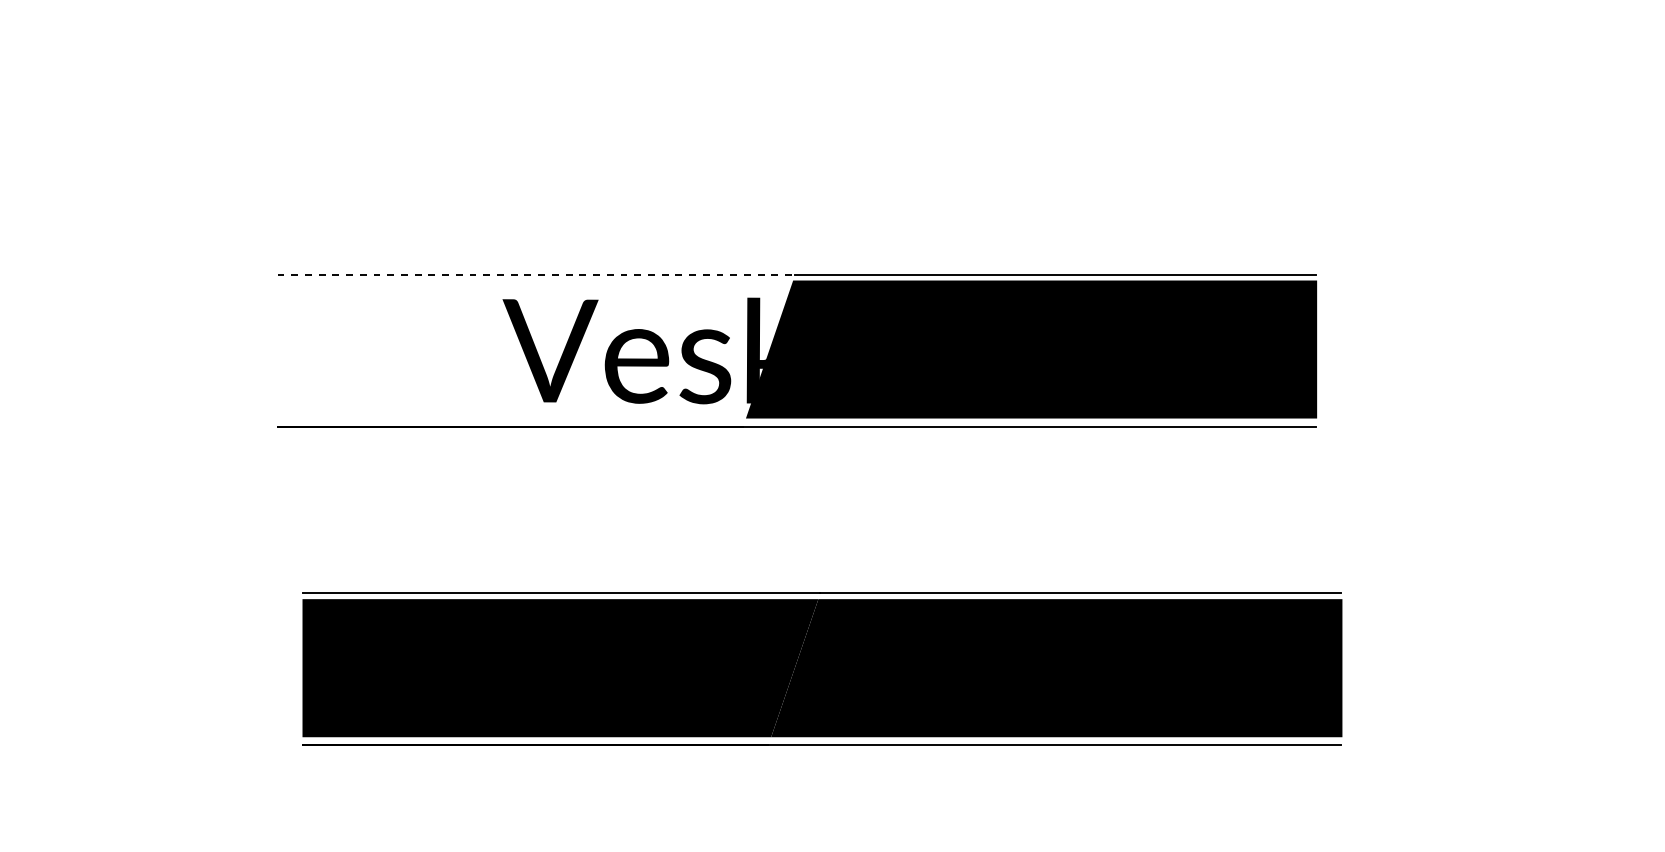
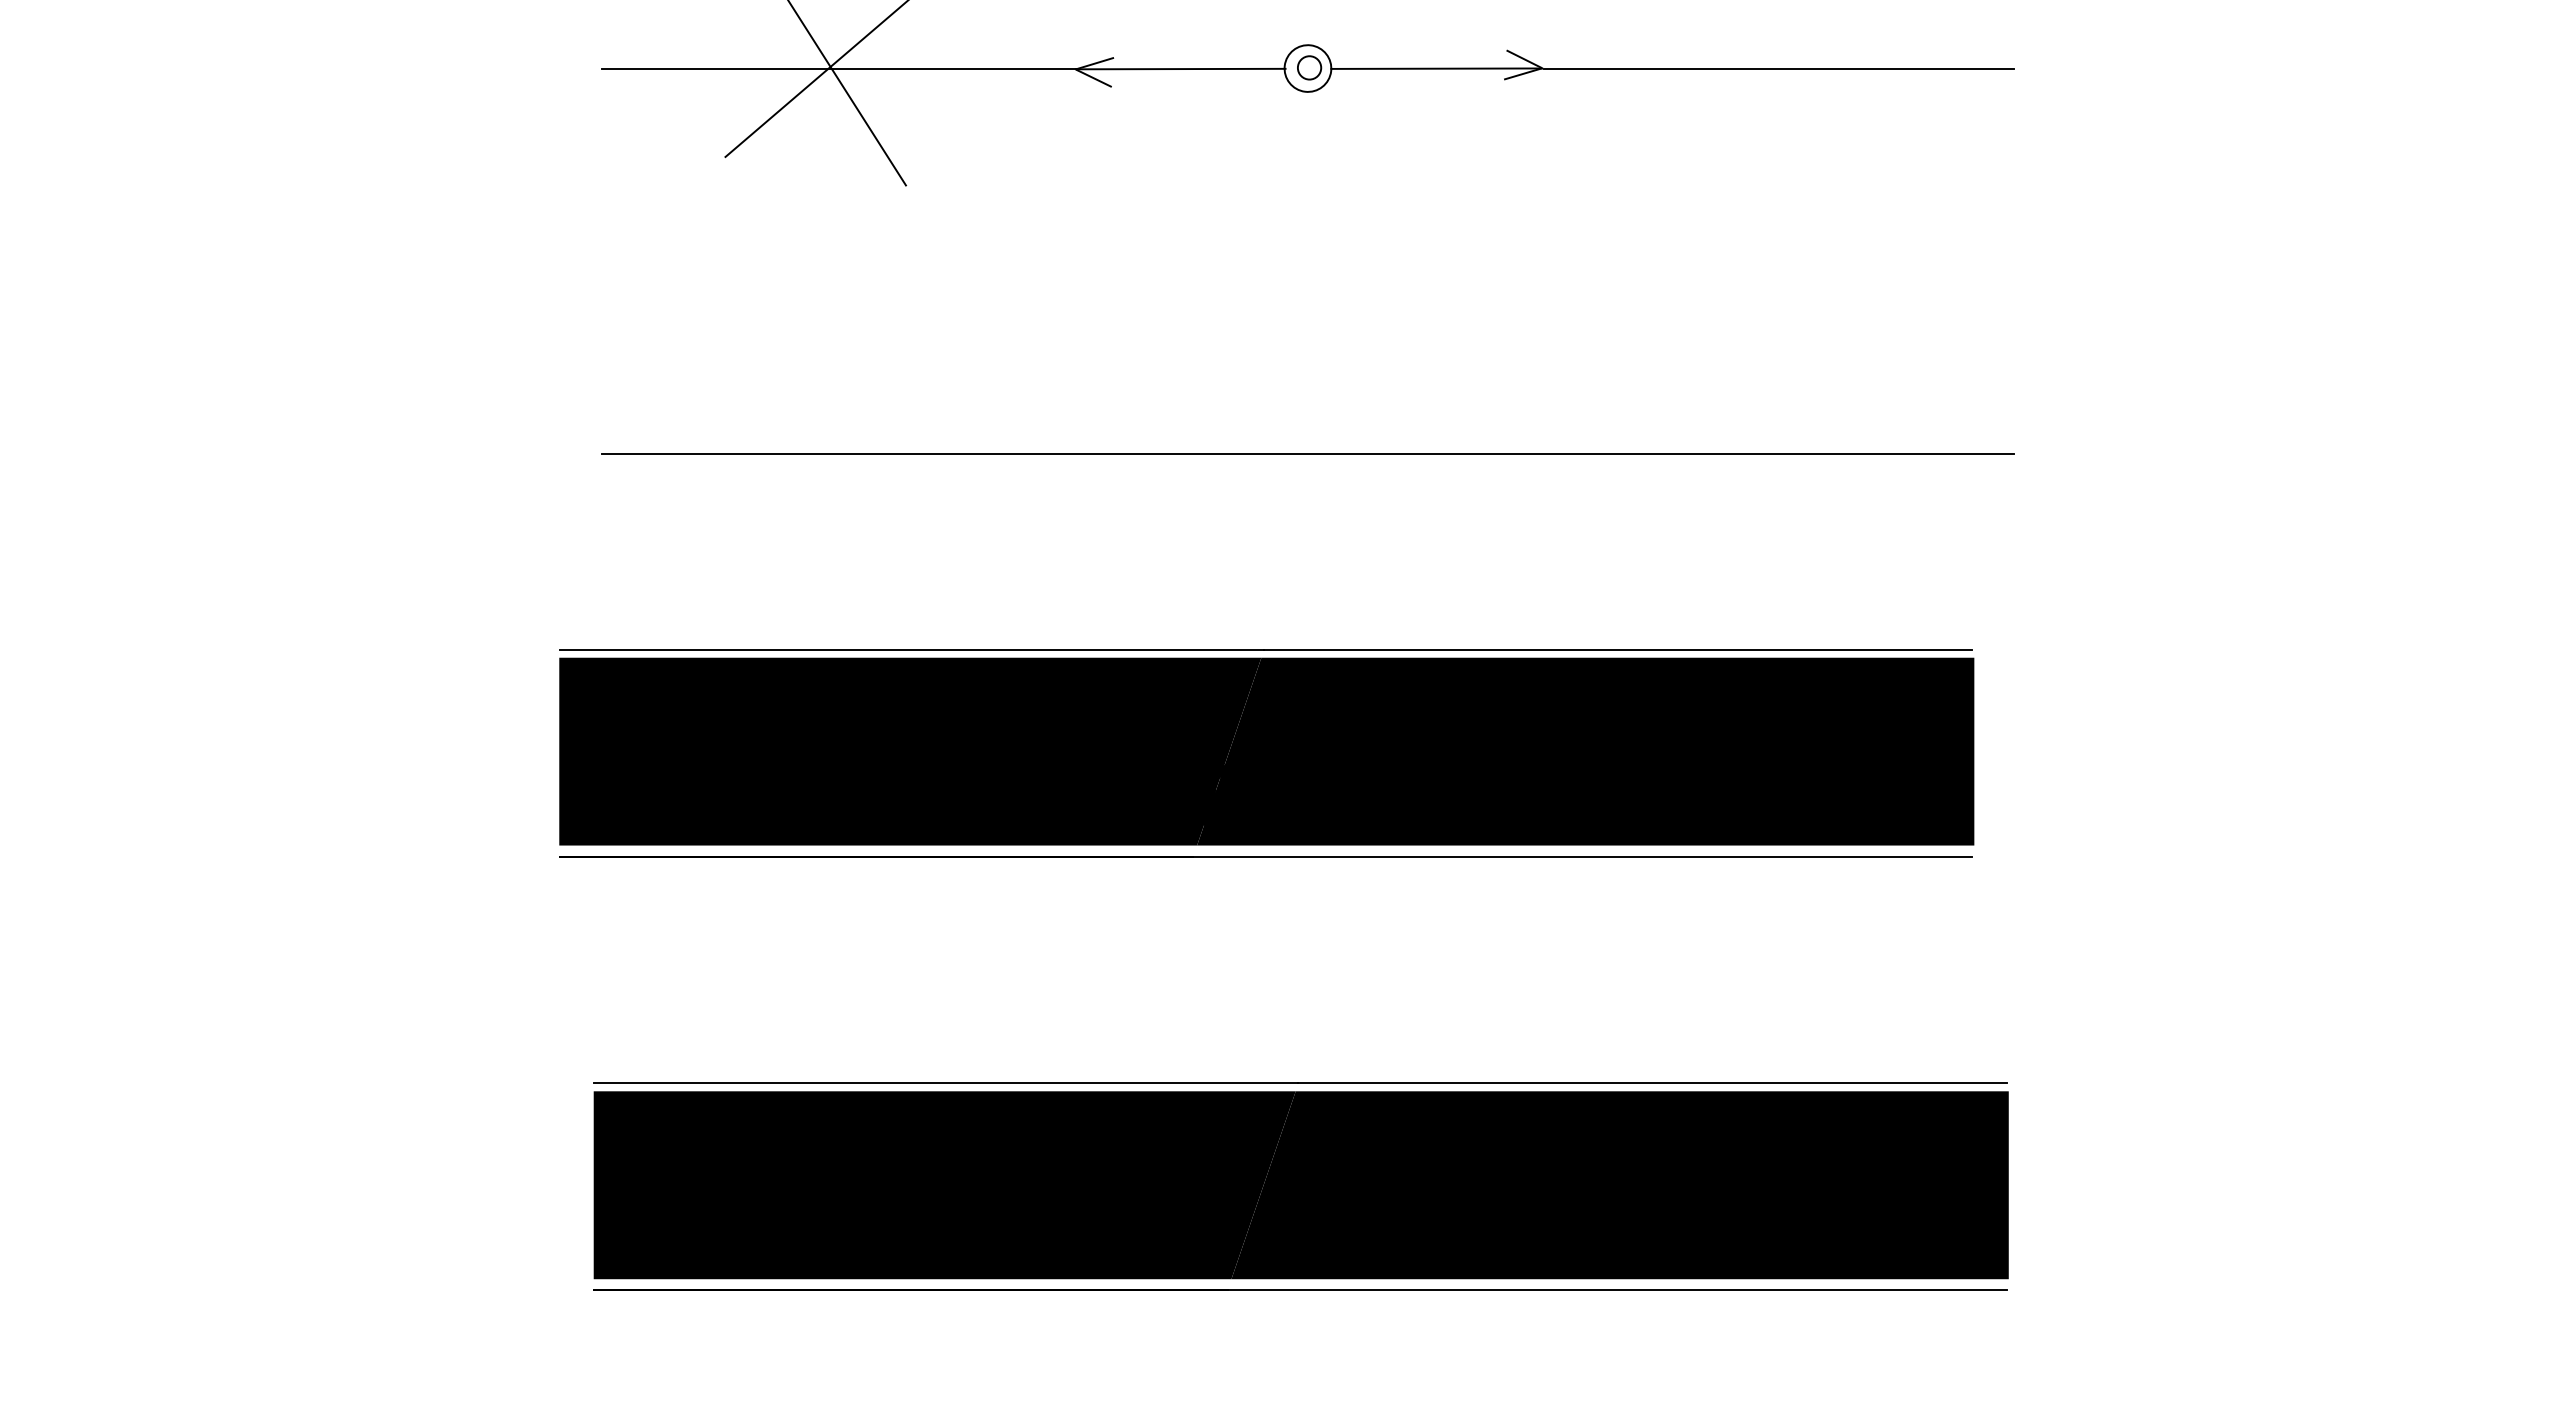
line: (827, 131) -> (1307, 454), added
line: (536, 274) -> (912, 649), dashed -> solid
fill: (535, 349) -> (910, 751), added

